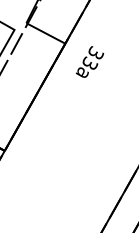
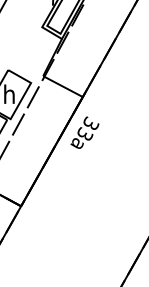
text: (89, 61) -> (84, 132), moved

